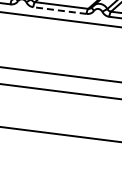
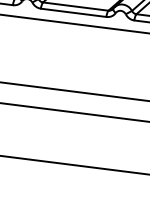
line: (60, 10) -> (74, 12), dashed -> solid

